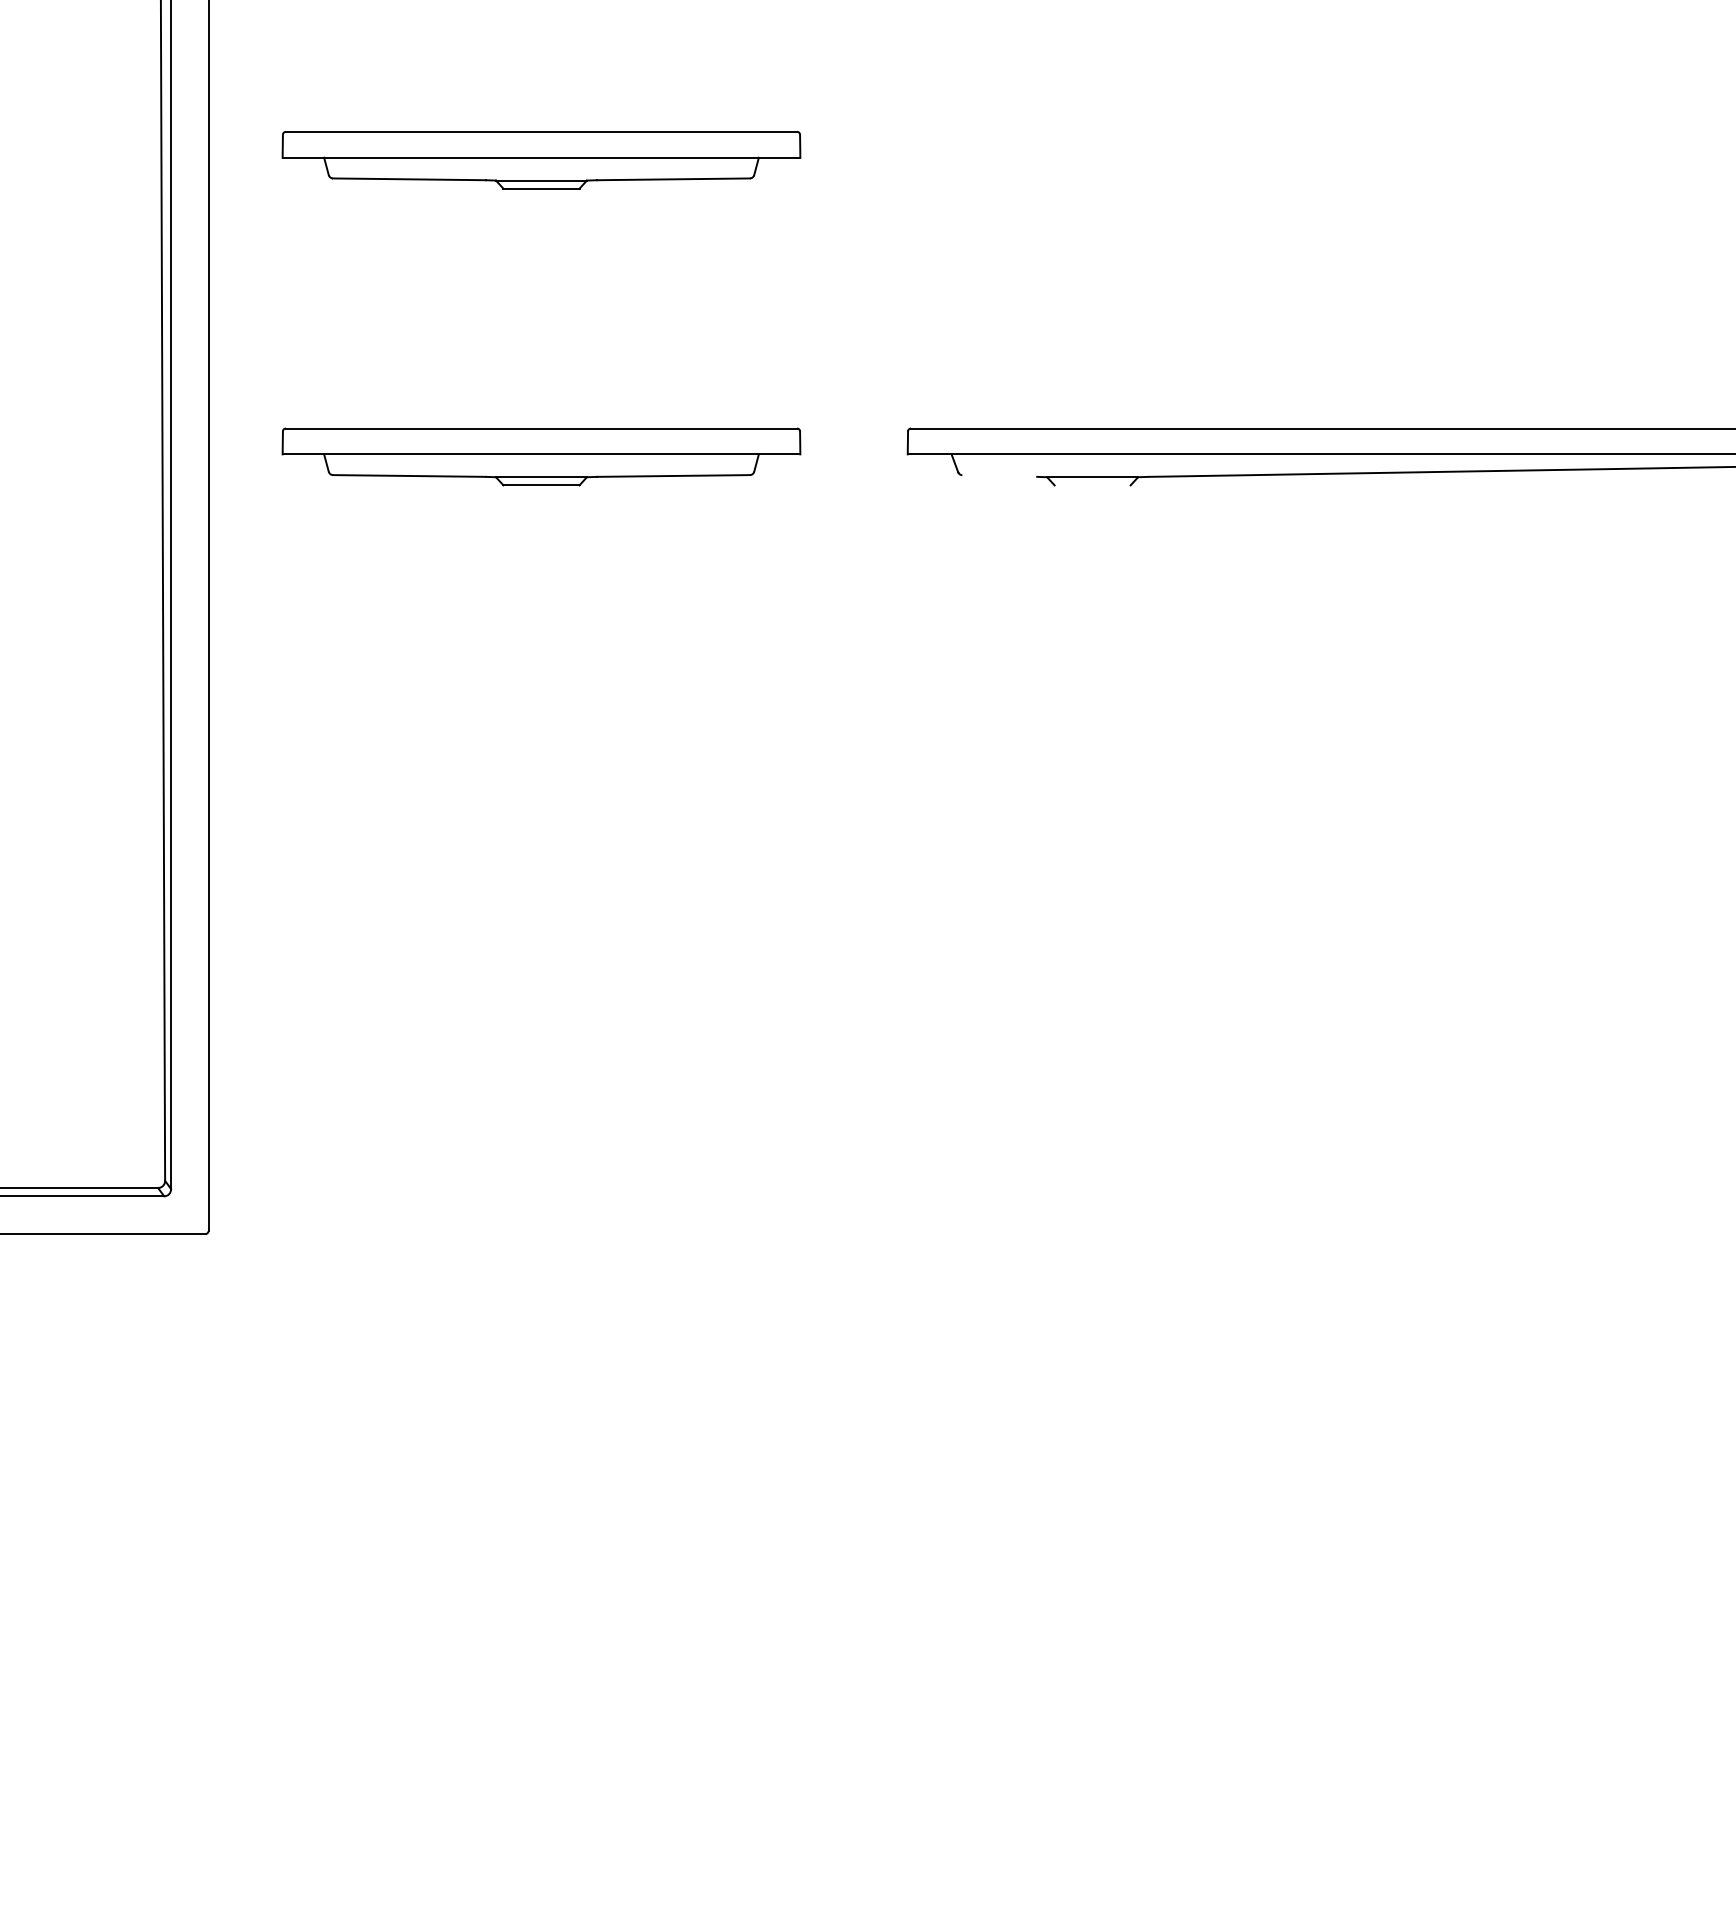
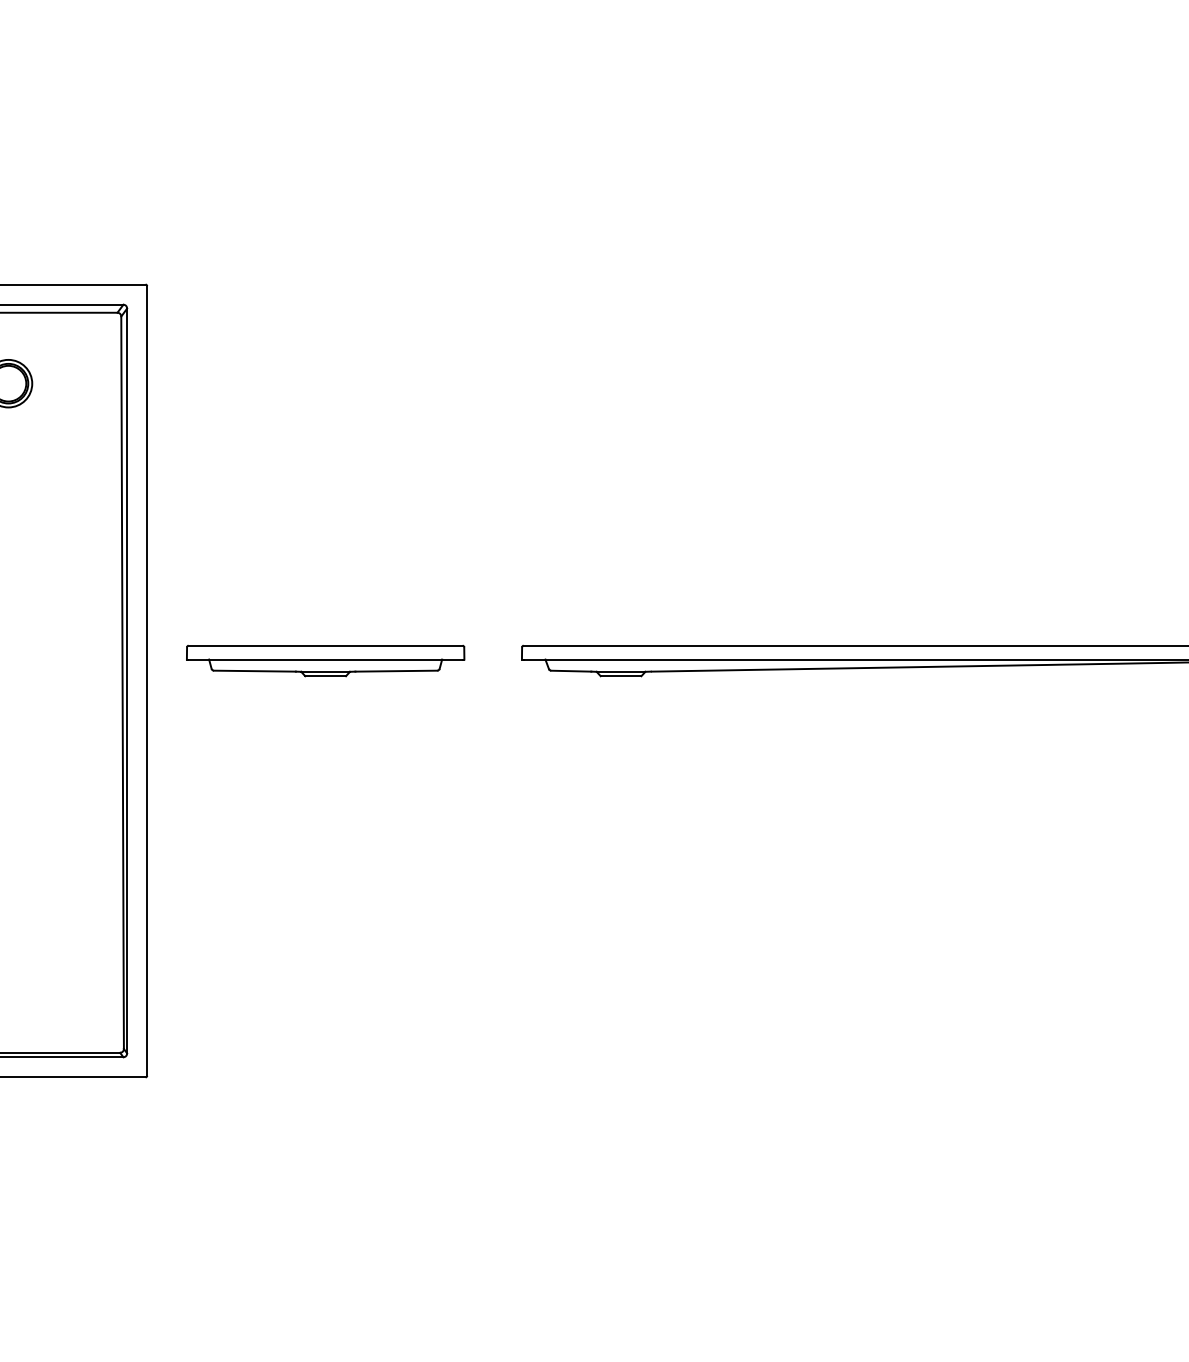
part: (541, 159) -> (325, 501), removed
line: (1000, 474) -> (571, 670), added
line: (1091, 485) -> (620, 676), added

